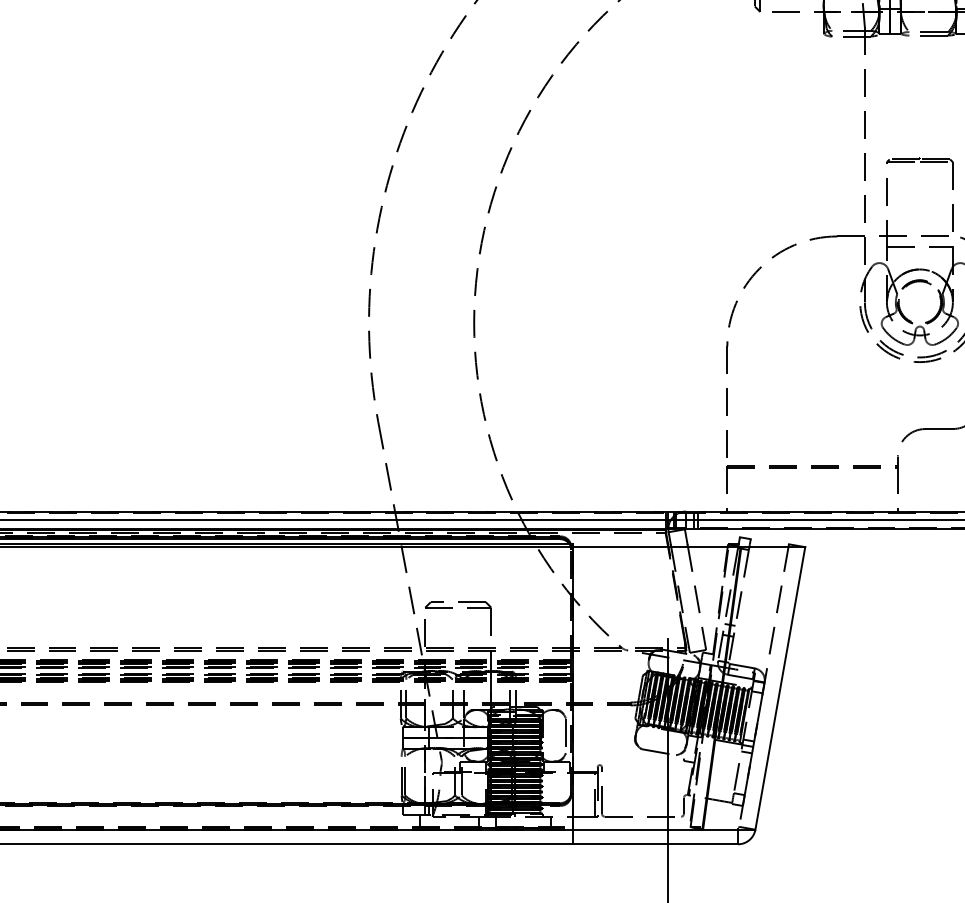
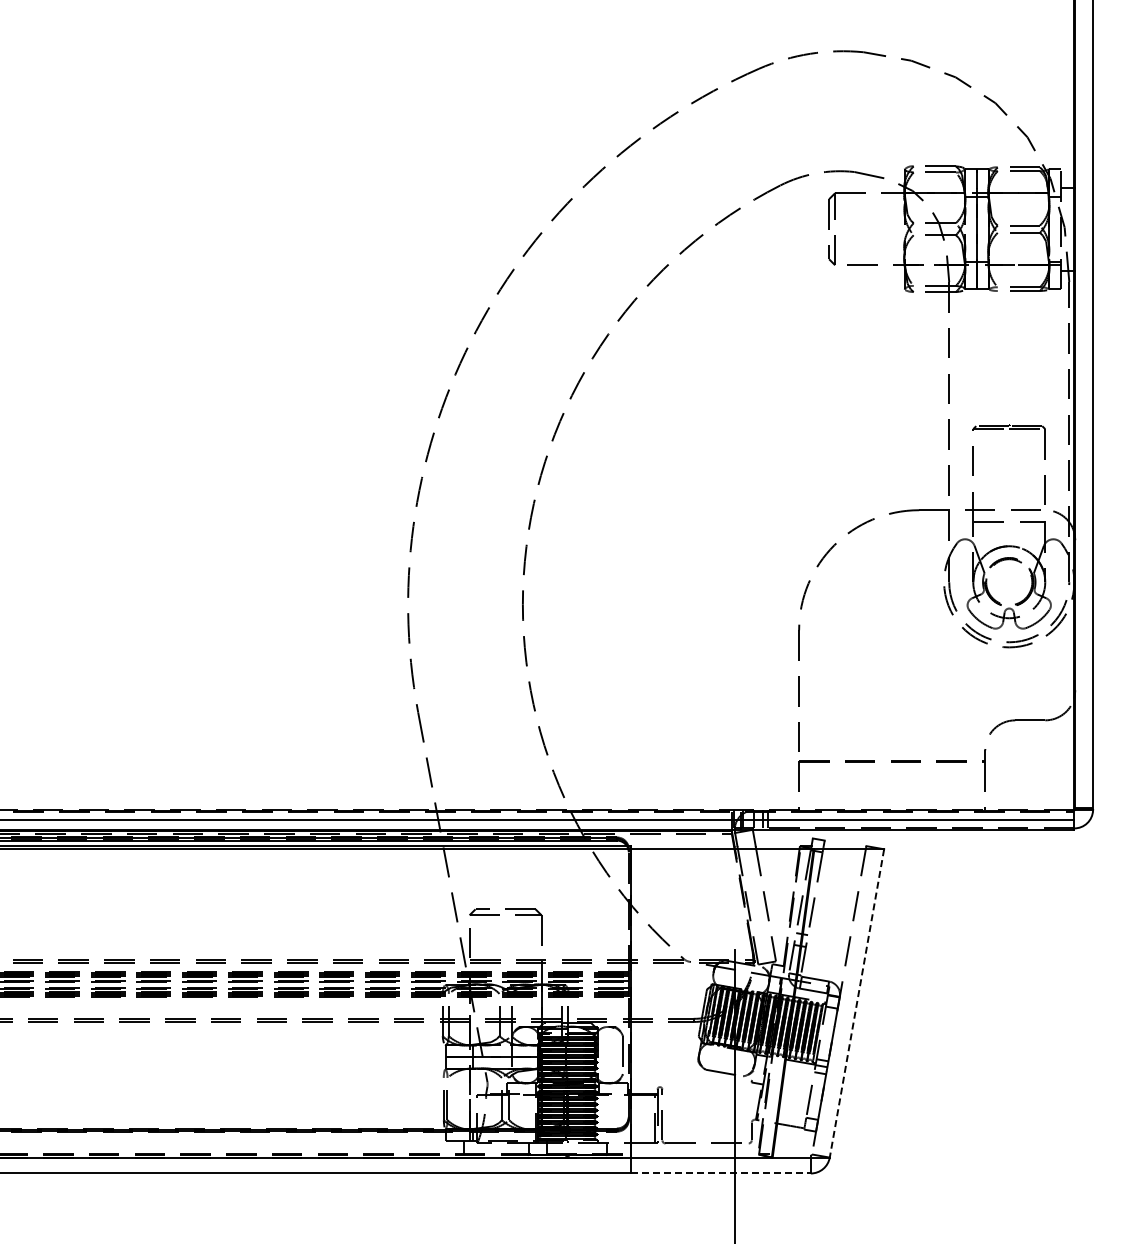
line: (779, 688) -> (856, 1003), solid -> dashed
line: (656, 844) -> (721, 1173), solid -> dashed

